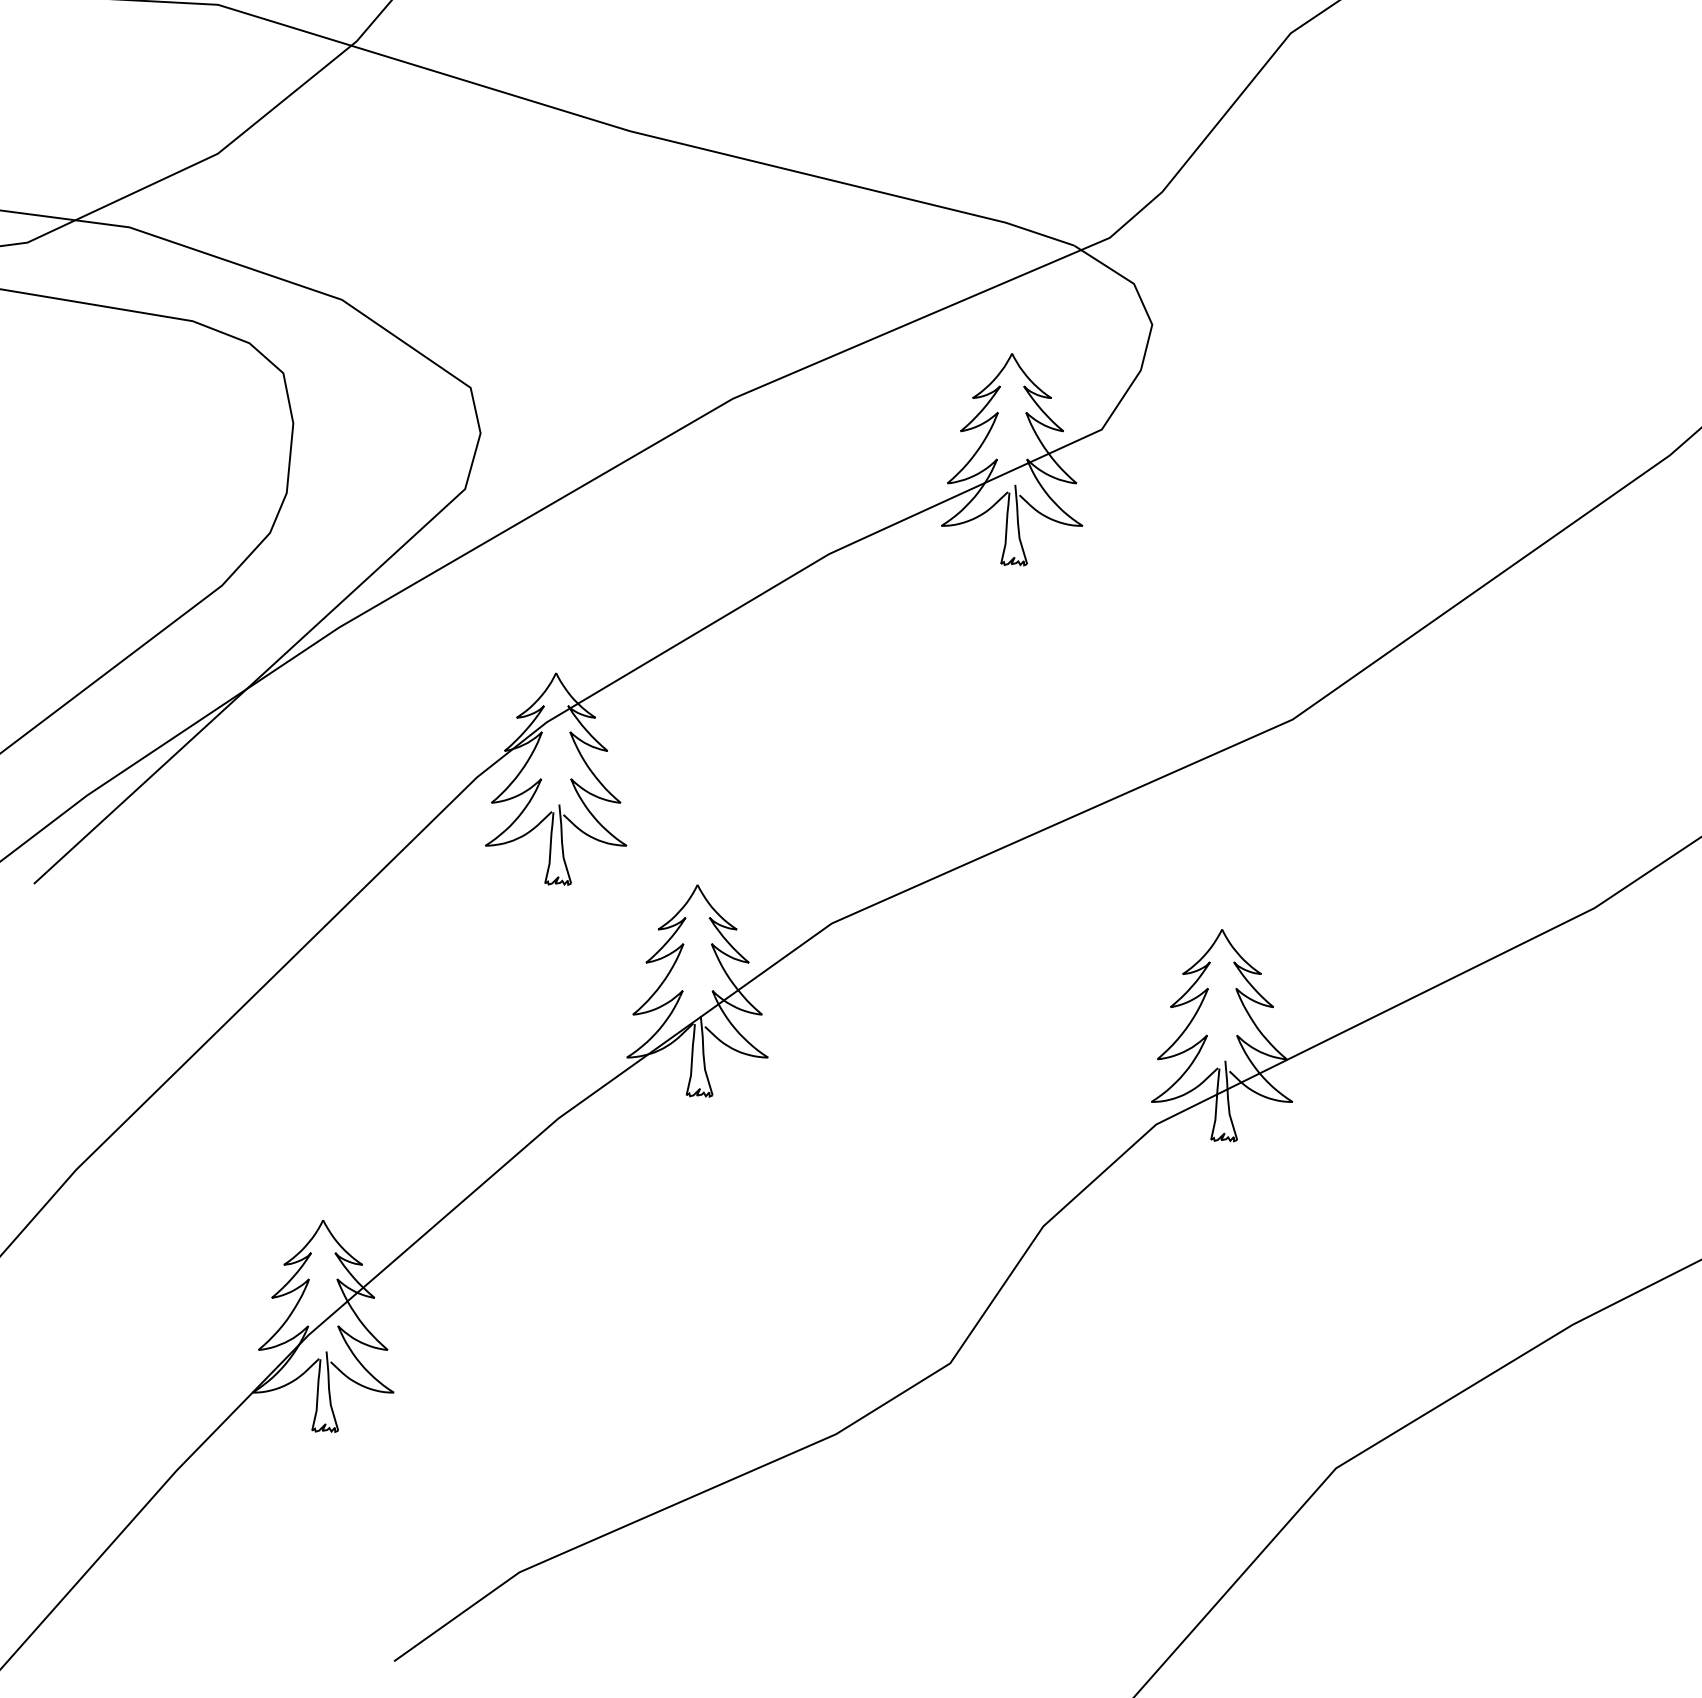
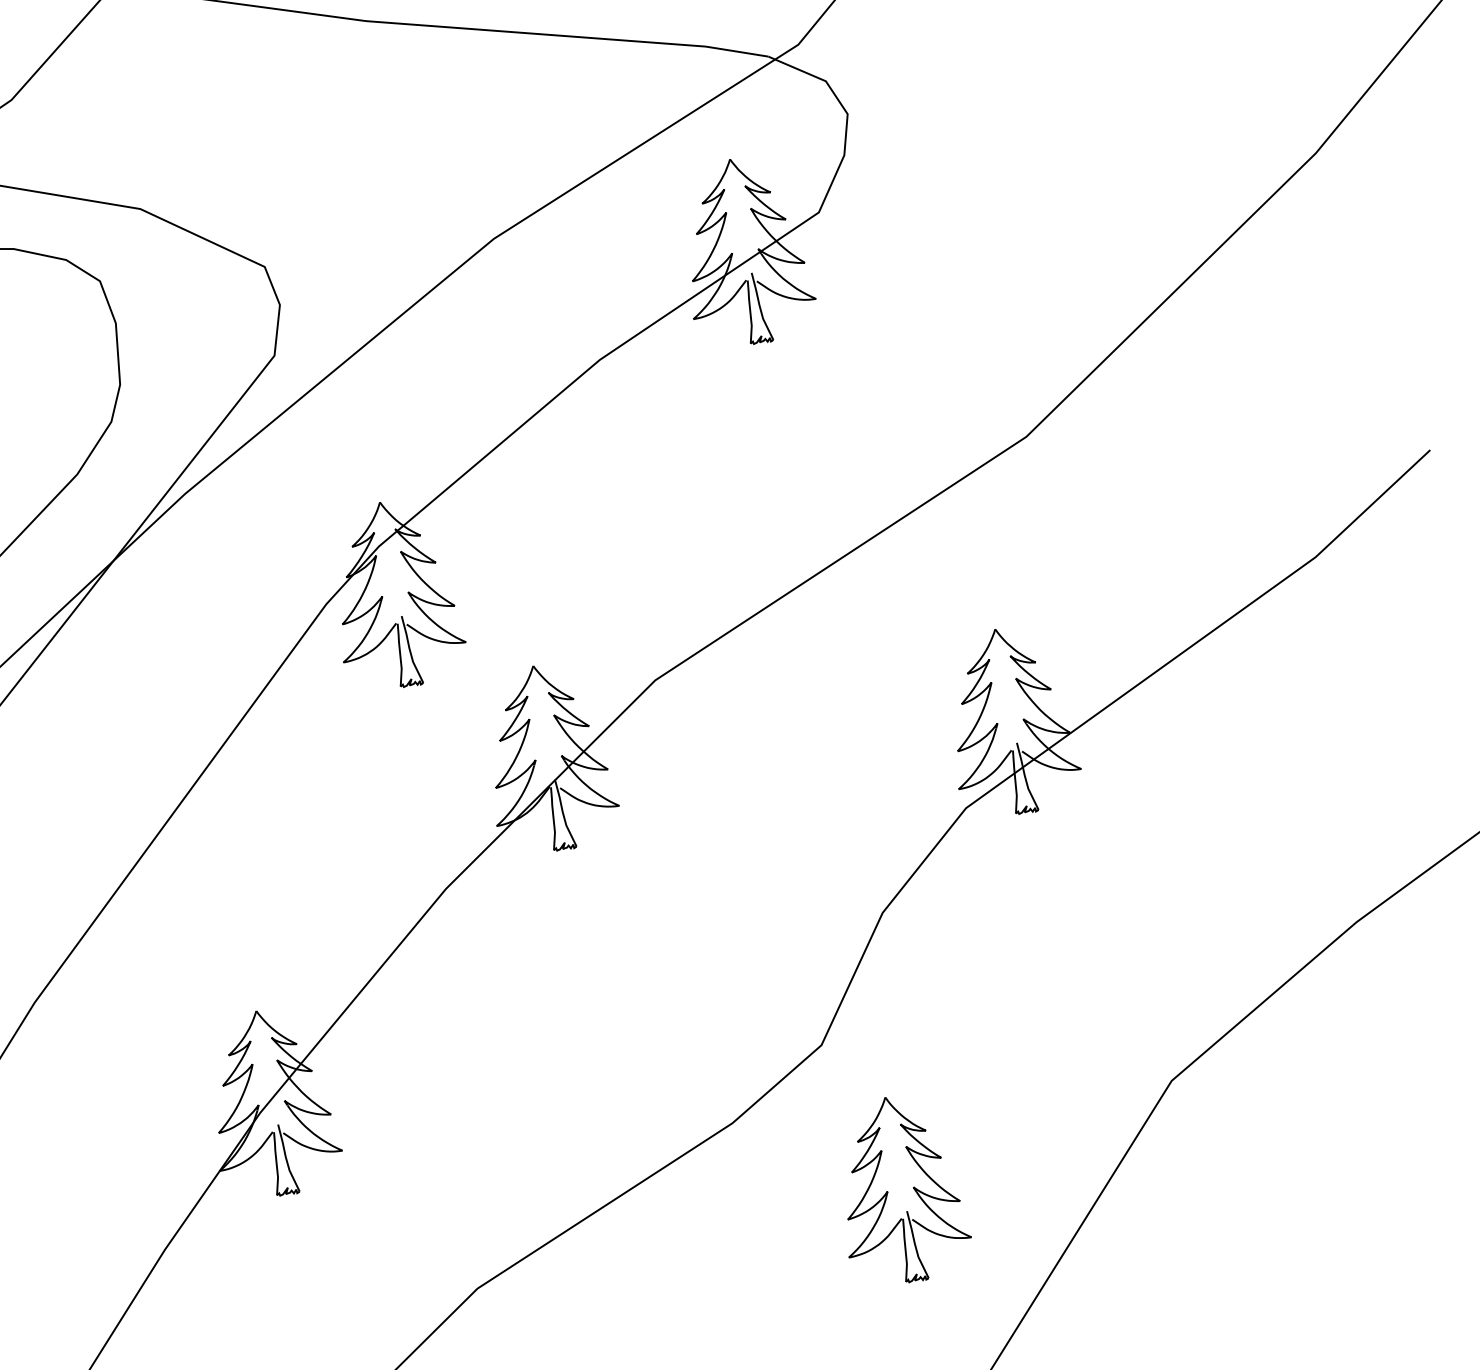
part: (1026, 1539) -> (913, 1187), added

